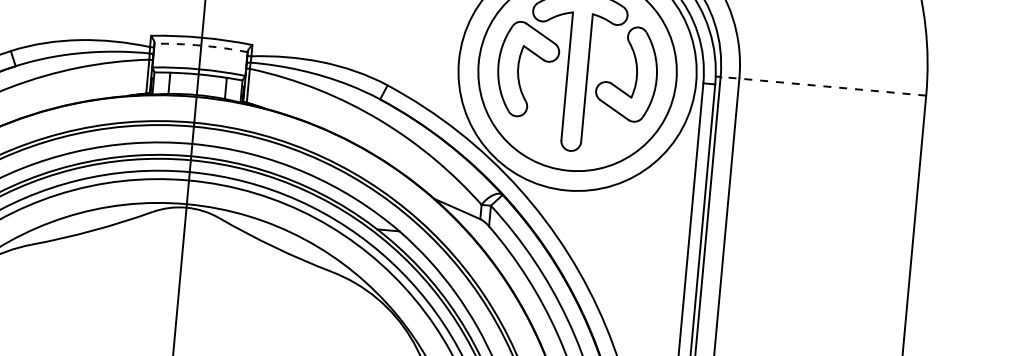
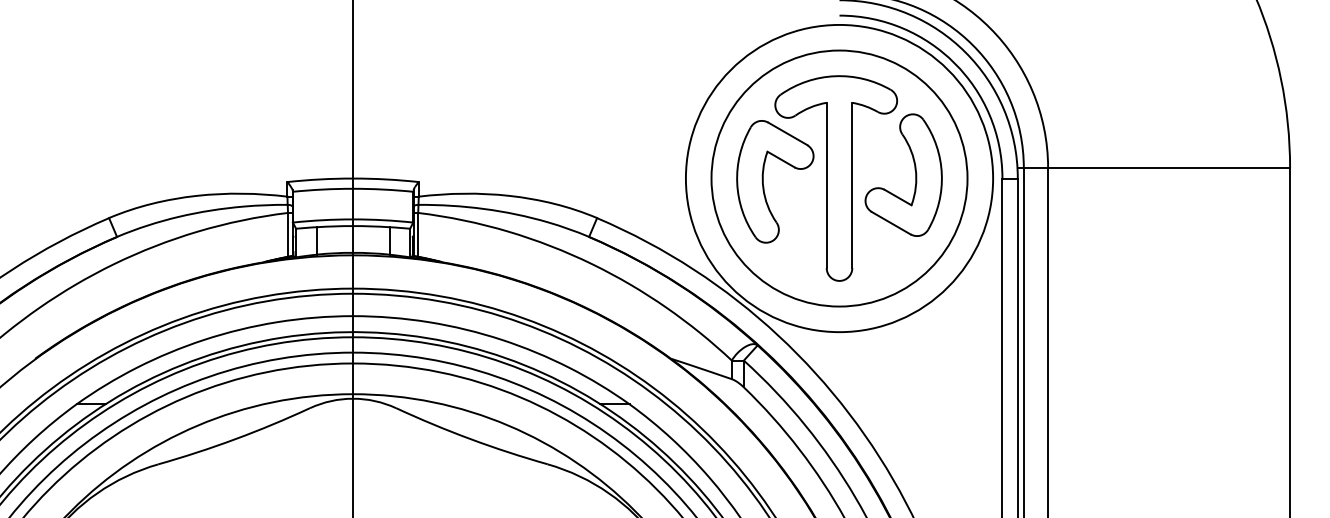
arc: (201, 45) -> (353, 188), dashed -> solid
line: (823, 86) -> (1156, 168), dashed -> solid

